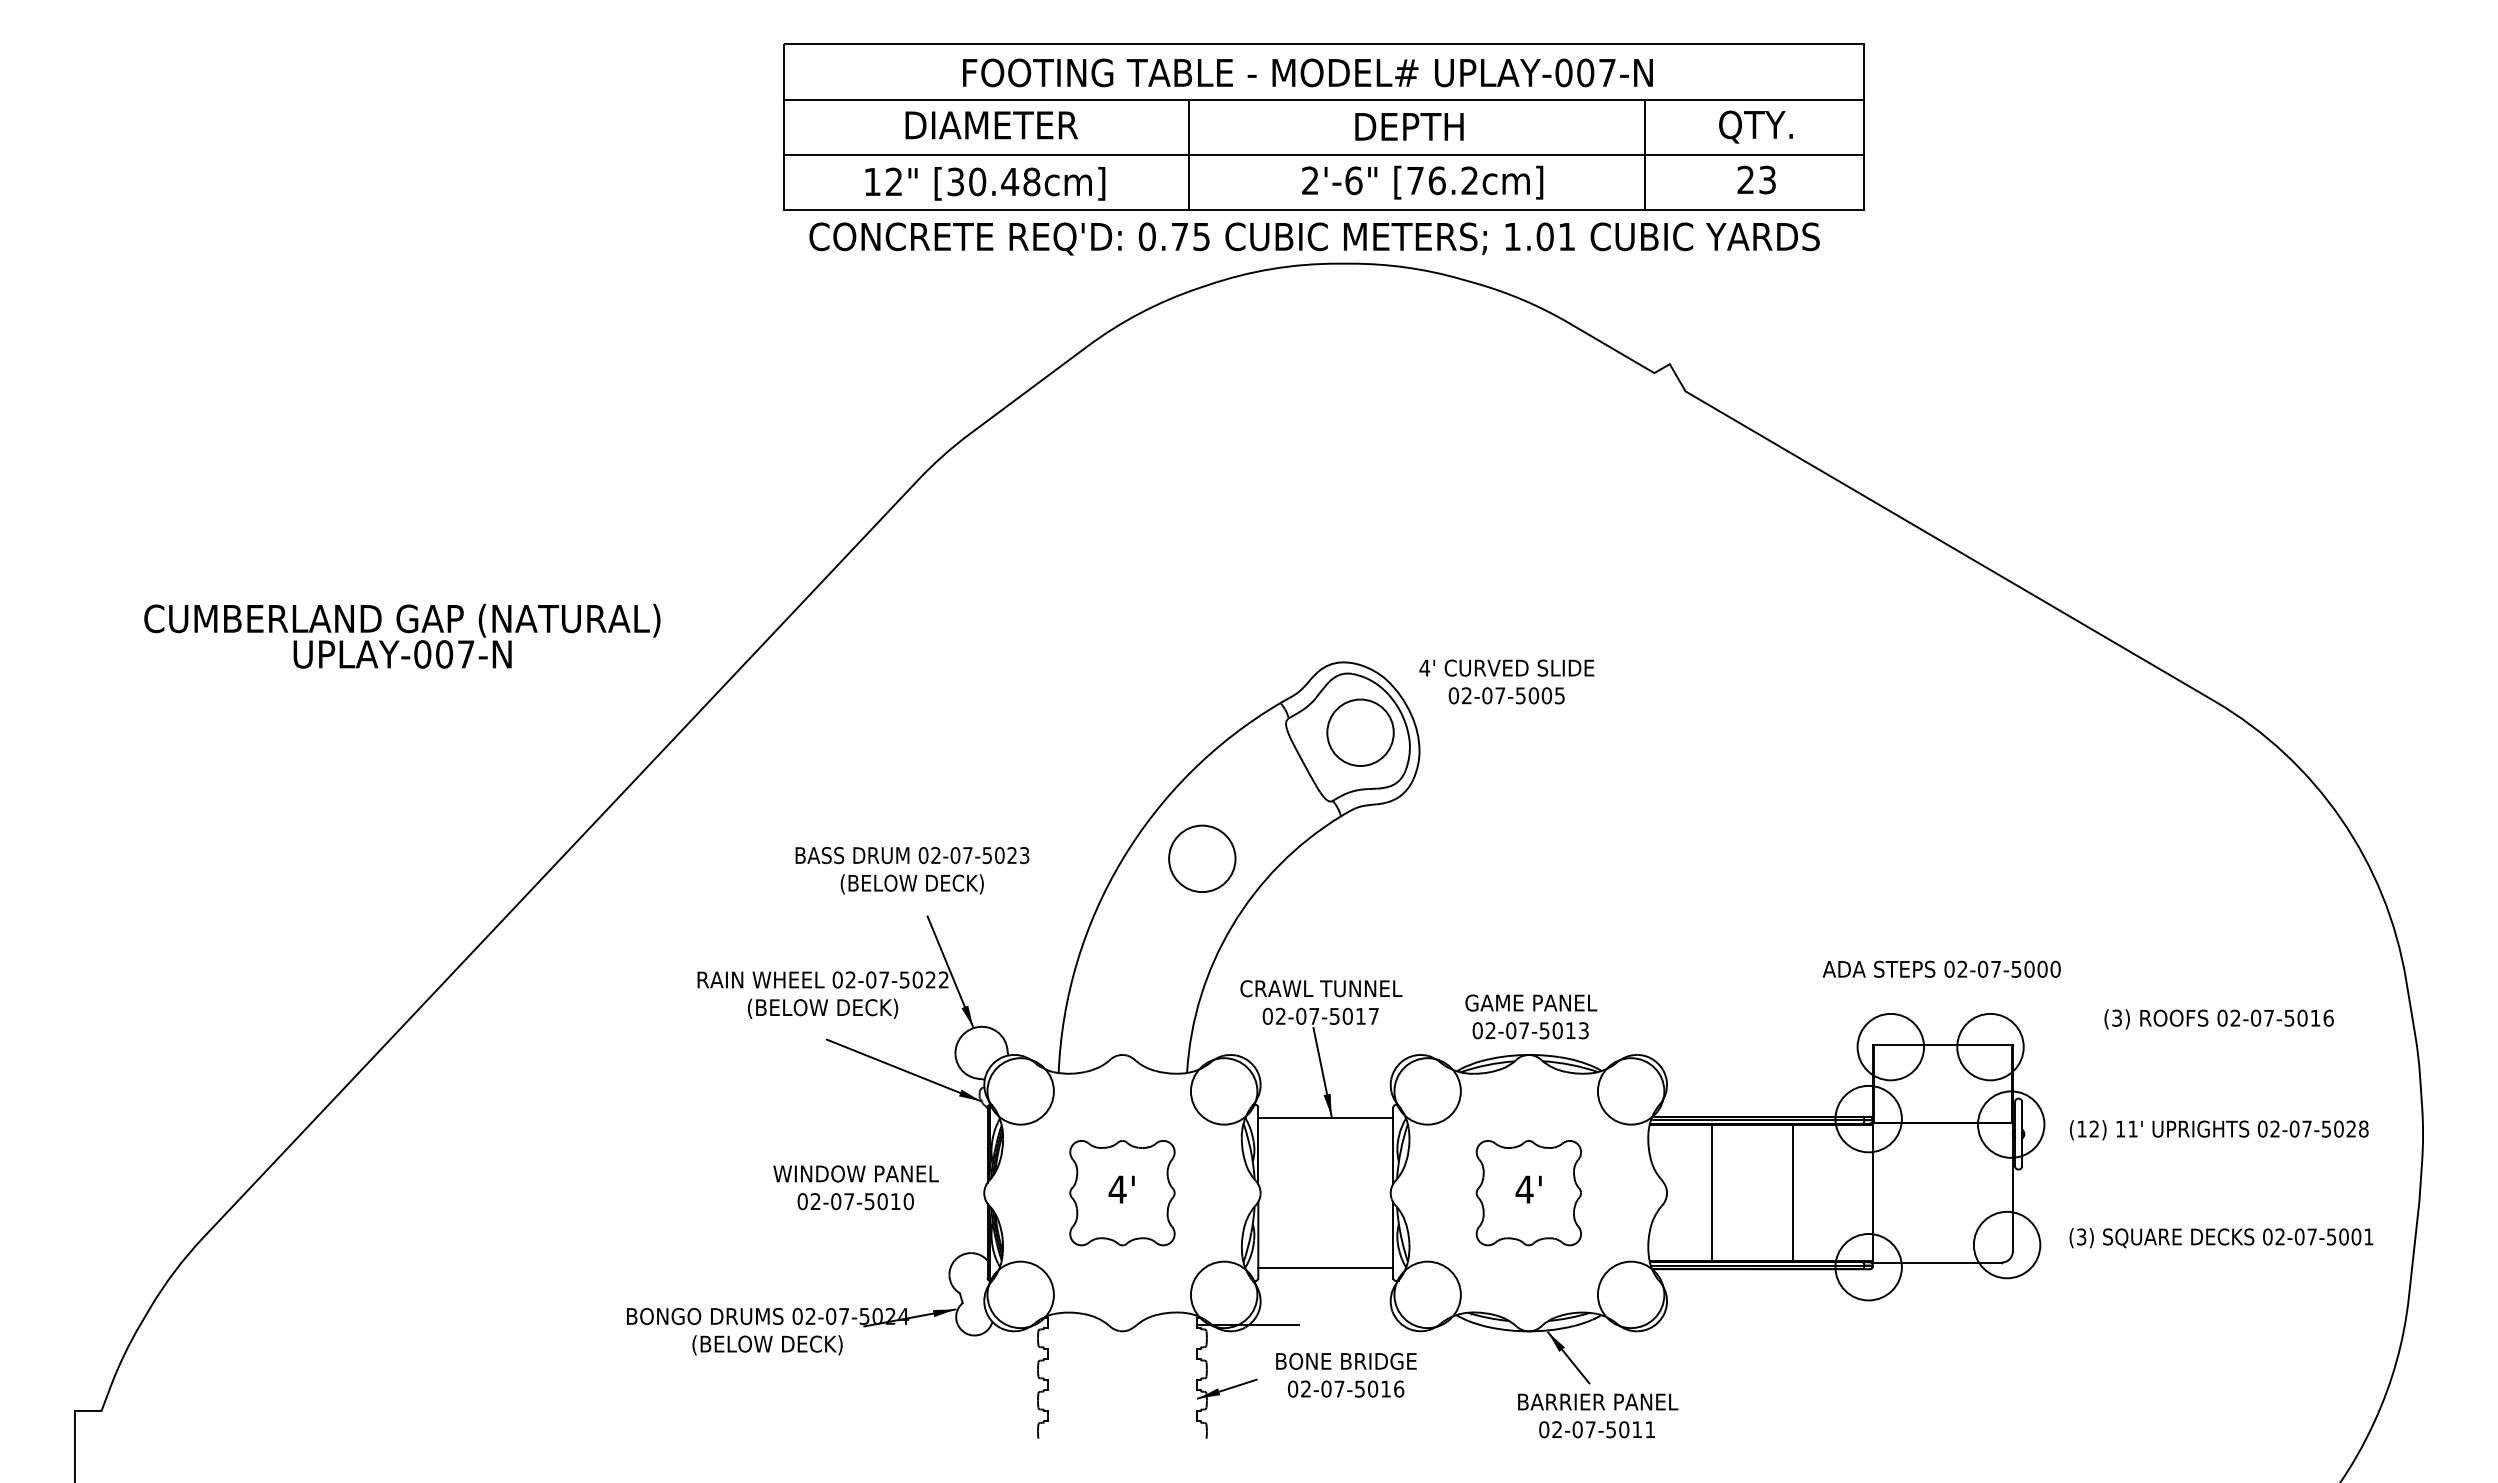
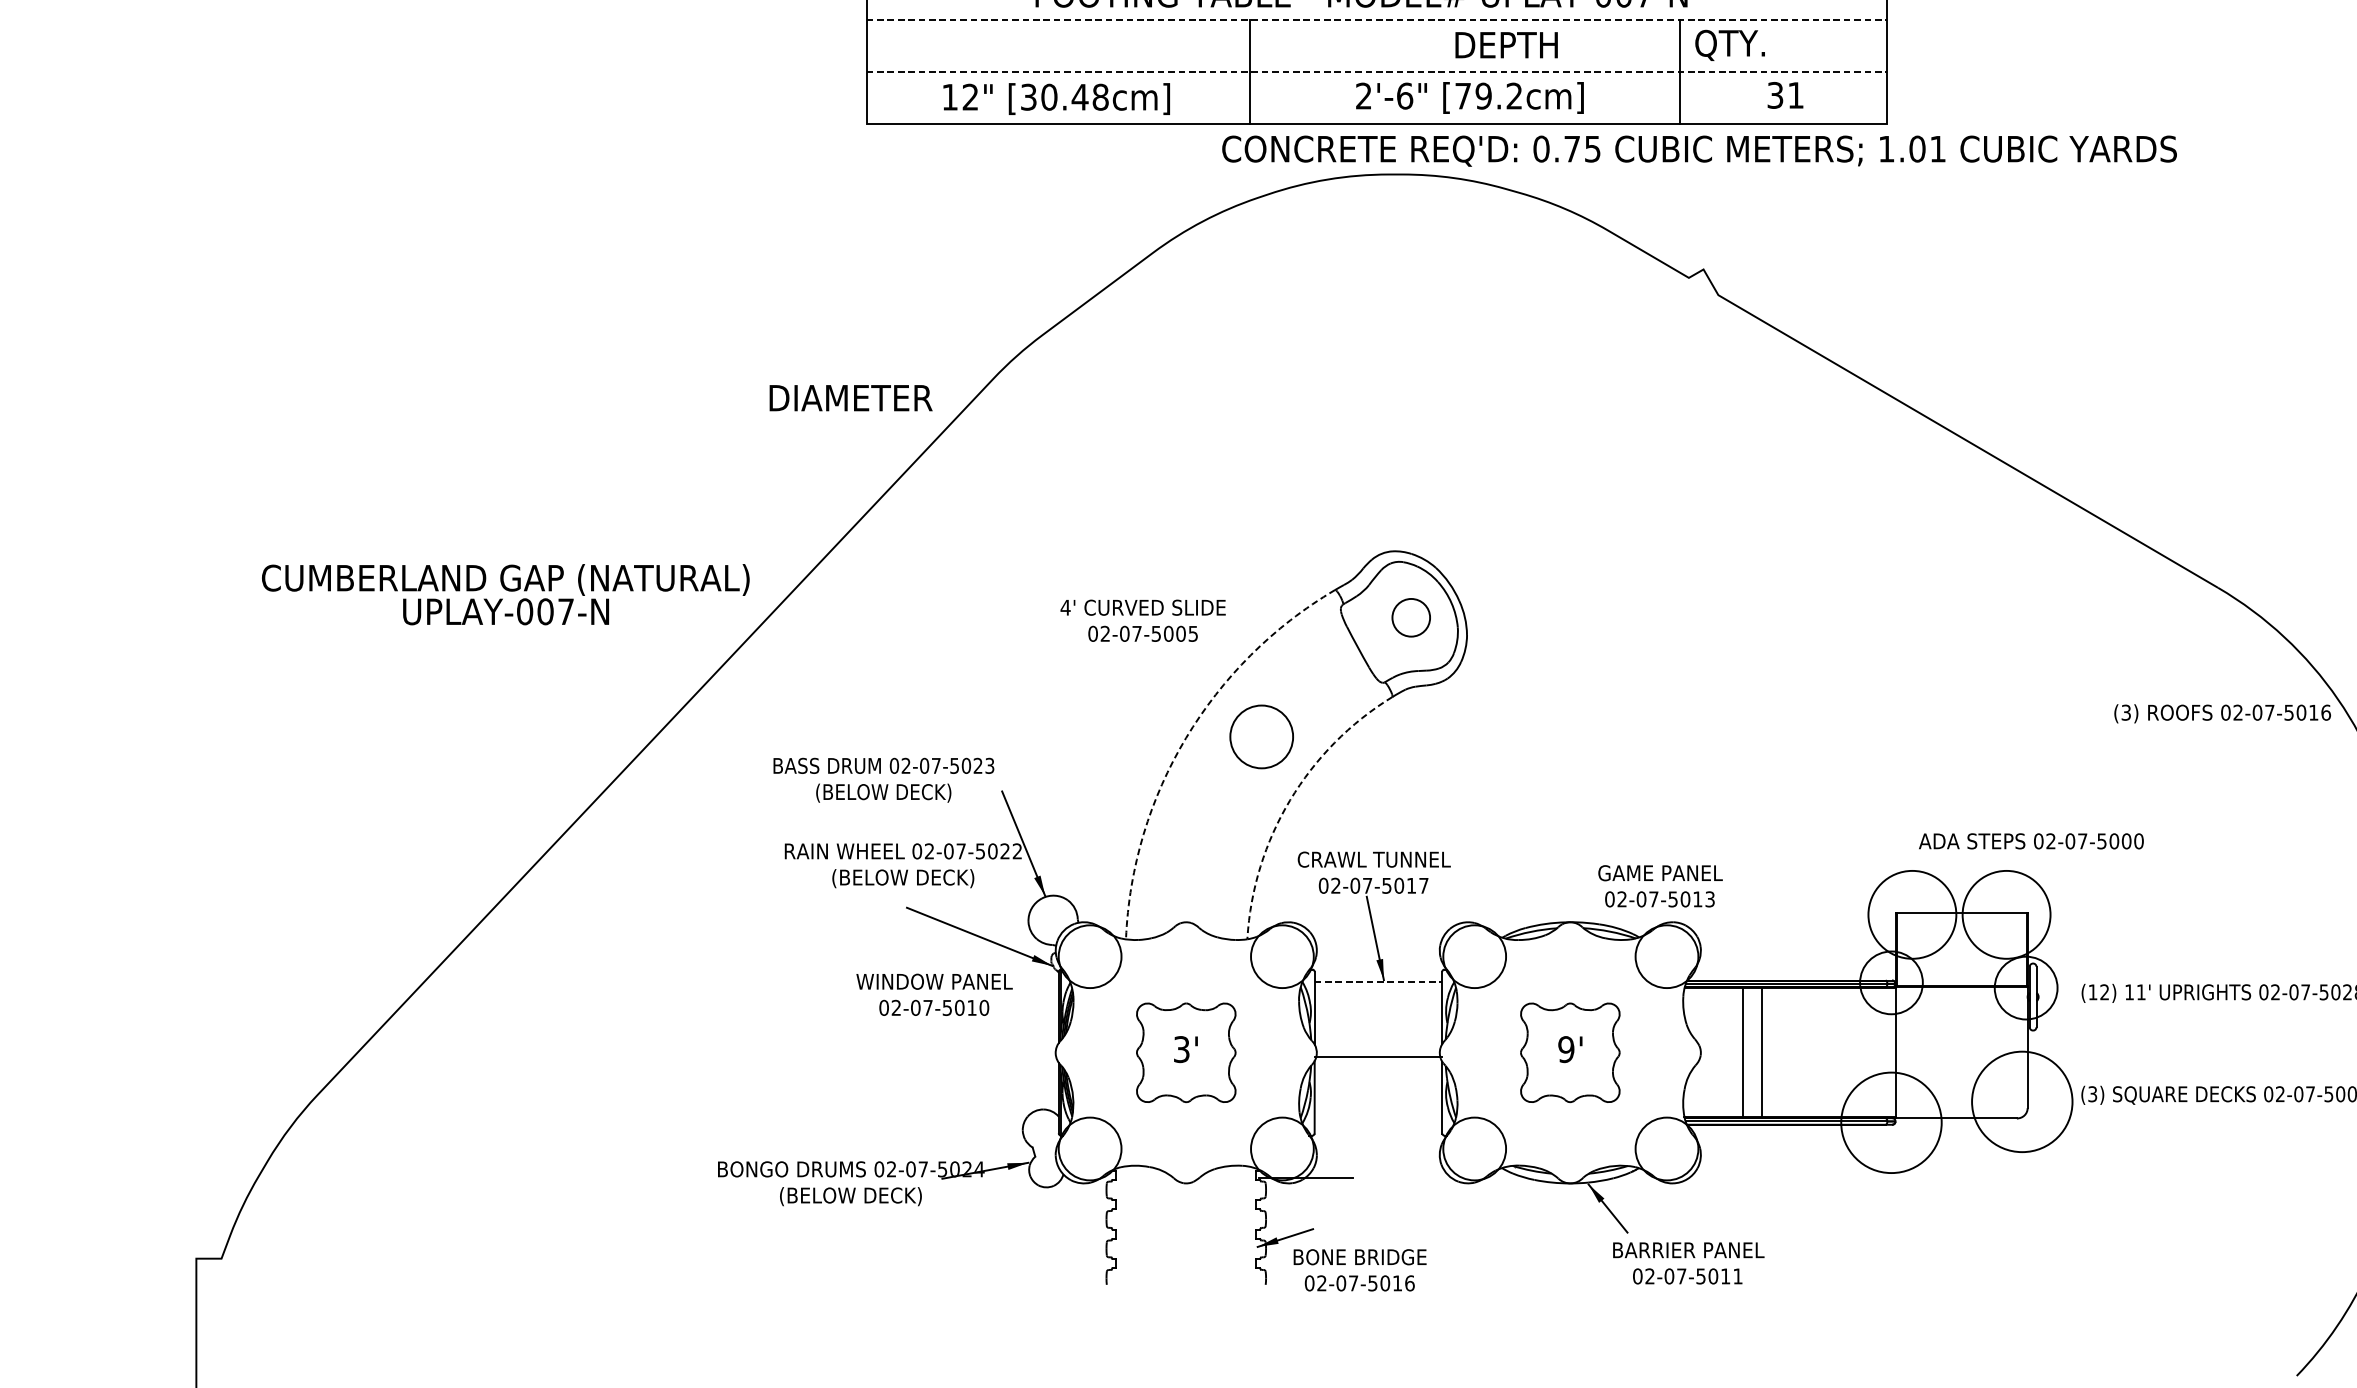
line: (1324, 99) -> (1377, 19), solid -> dashed
text: (991, 125) -> (850, 398), moved
text: (1409, 126) -> (1506, 44), moved
text: (1755, 126) -> (1729, 44), moved
line: (1324, 155) -> (1377, 72), solid -> dashed
text: (1756, 179) -> (1785, 94), 23 -> 31
text: (1436, 180) -> (1483, 95), [76.2cm] -> [79.2cm]
text: (1314, 238) -> (1699, 150), moved
text: (402, 635) -> (505, 593), moved
text: (1506, 681) -> (1142, 620), moved
circle: (1360, 732) -> (1411, 617), size x0.6
arc: (1122, 860) -> (1186, 738), solid -> dashed
text: (912, 870) -> (883, 780), moved
arc: (1232, 925) -> (1290, 799), solid -> dashed
text: (1941, 968) -> (2031, 840), moved
text: (1531, 1016) -> (1660, 885), moved
text: (2218, 1019) -> (2222, 713), moved
circle: (1890, 1046) -> (1912, 914), size x1.4
circle: (1990, 1046) -> (2006, 914), size x1.4
line: (1326, 1117) -> (1379, 981), solid -> dashed
text: (855, 1187) -> (934, 994), moved
text: (1117, 1189) -> (1181, 1049), 4' -> 3'
text: (1524, 1189) -> (1566, 1049), 4' -> 9'
line: (1792, 1192) -> (1761, 1052), moved
circle: (2006, 1244) -> (2021, 1101), size x1.6
circle: (1868, 1266) -> (1891, 1122), size x1.6
line: (1325, 1268) -> (1378, 1056), moved
text: (1346, 1374) -> (1360, 1269), moved
text: (1598, 1415) -> (1689, 1262), moved

